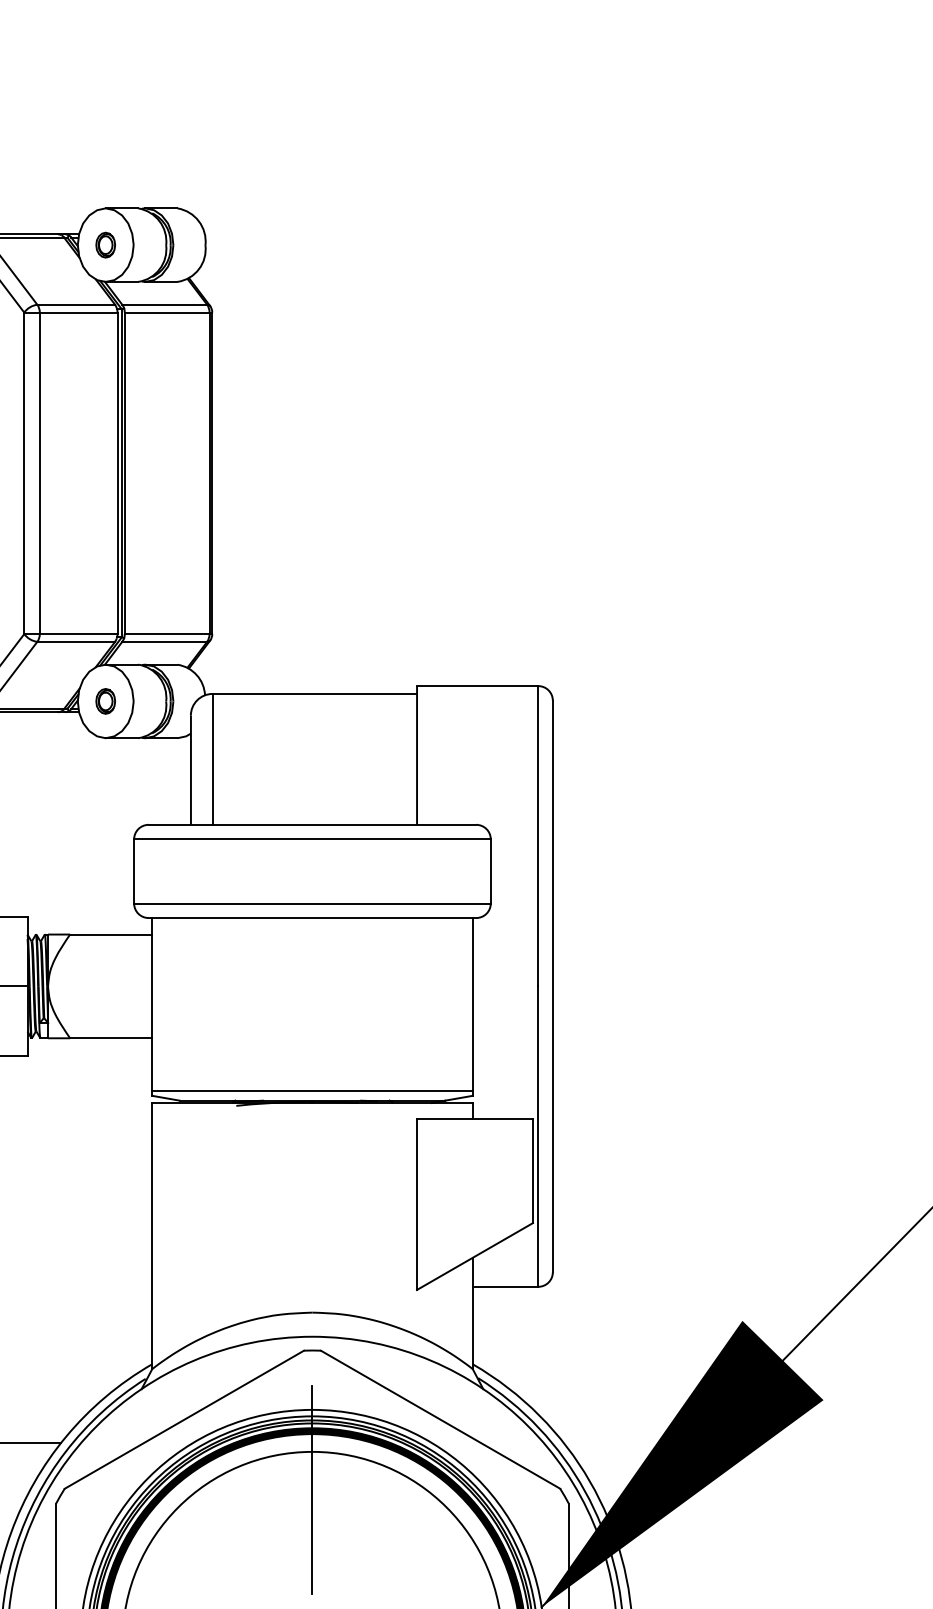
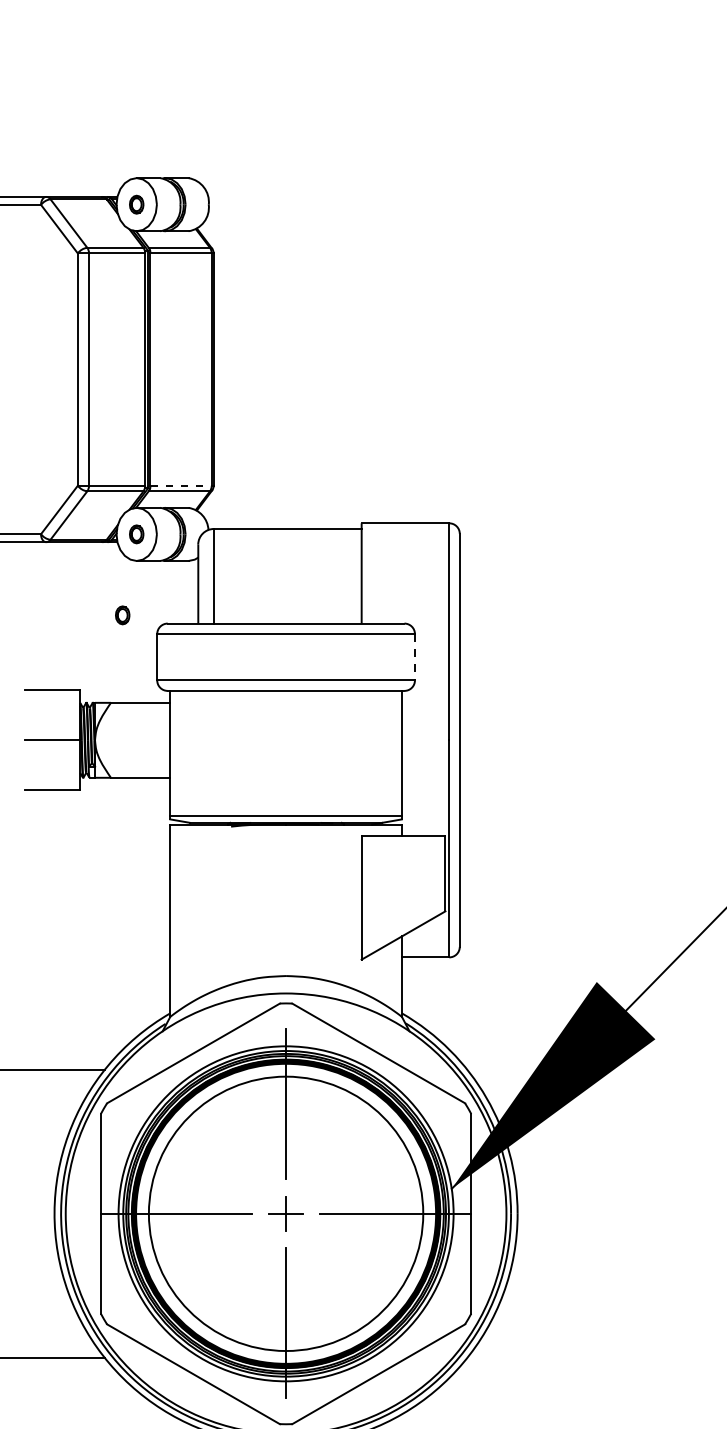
line: (167, 633) -> (181, 485), solid -> dashed
part: (86, 813) -> (122, 615), added
line: (490, 871) -> (414, 657), solid -> dashed

